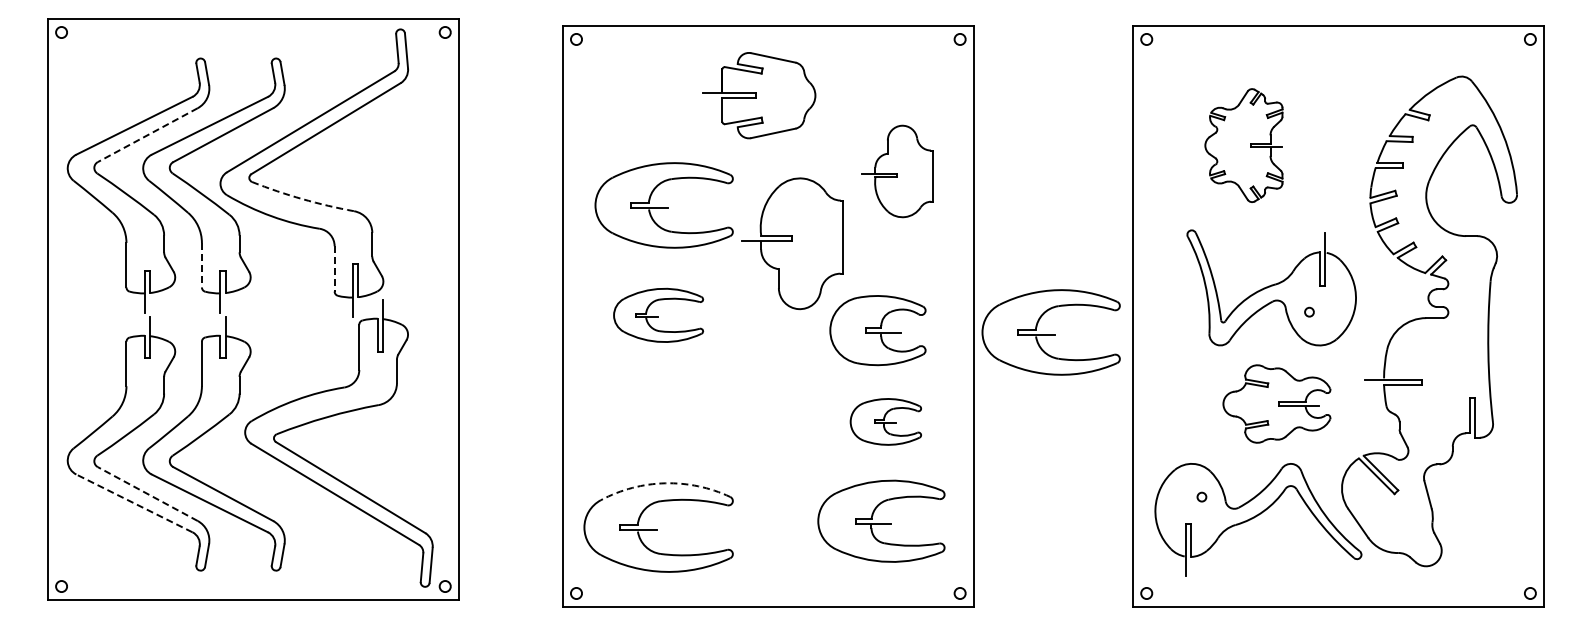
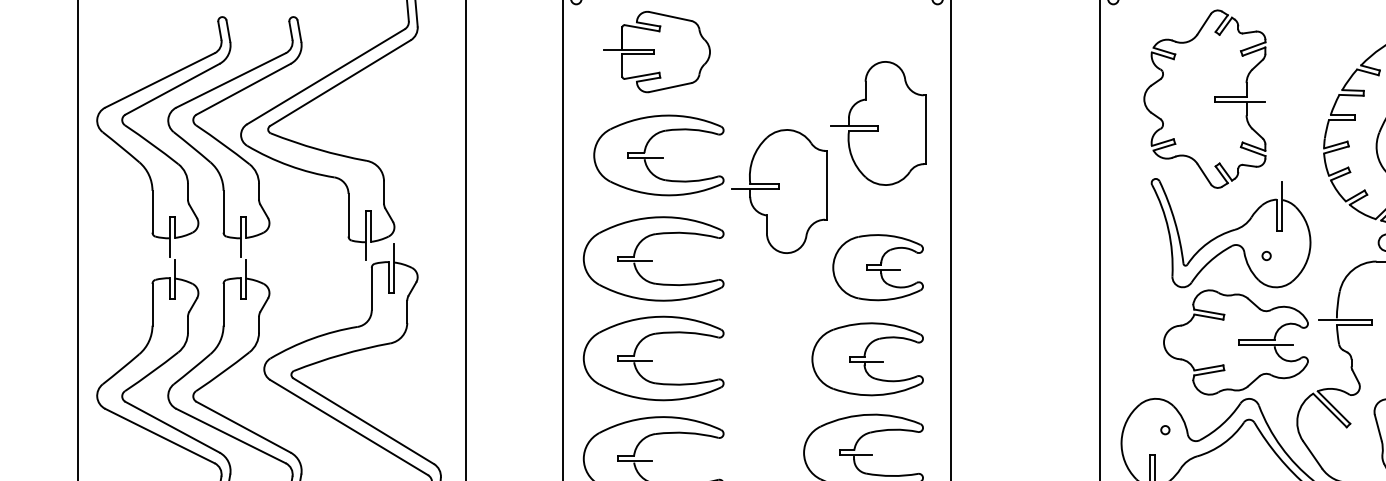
part: (759, 95) -> (657, 51), moved
line: (147, 135) -> (172, 89), dashed -> solid
part: (1243, 145) -> (1204, 98), size x1.67
part: (897, 171) -> (878, 123), size x1.43
arc: (302, 199) -> (318, 149), dashed -> solid
line: (201, 265) -> (223, 212), dashed -> solid
line: (334, 268) -> (348, 214), dashed -> solid
part: (658, 315) -> (653, 259), size x1.67
part: (877, 330) -> (877, 267), moved
part: (1050, 332) -> (1022, 275), removed
part: (1276, 403) -> (1235, 341), size x1.43
part: (658, 420) -> (653, 357), added
part: (885, 421) -> (867, 358), size x1.67
arc: (665, 483) -> (660, 417), dashed -> solid
line: (147, 494) -> (172, 427), dashed -> solid
line: (134, 503) -> (160, 436), dashed -> solid

